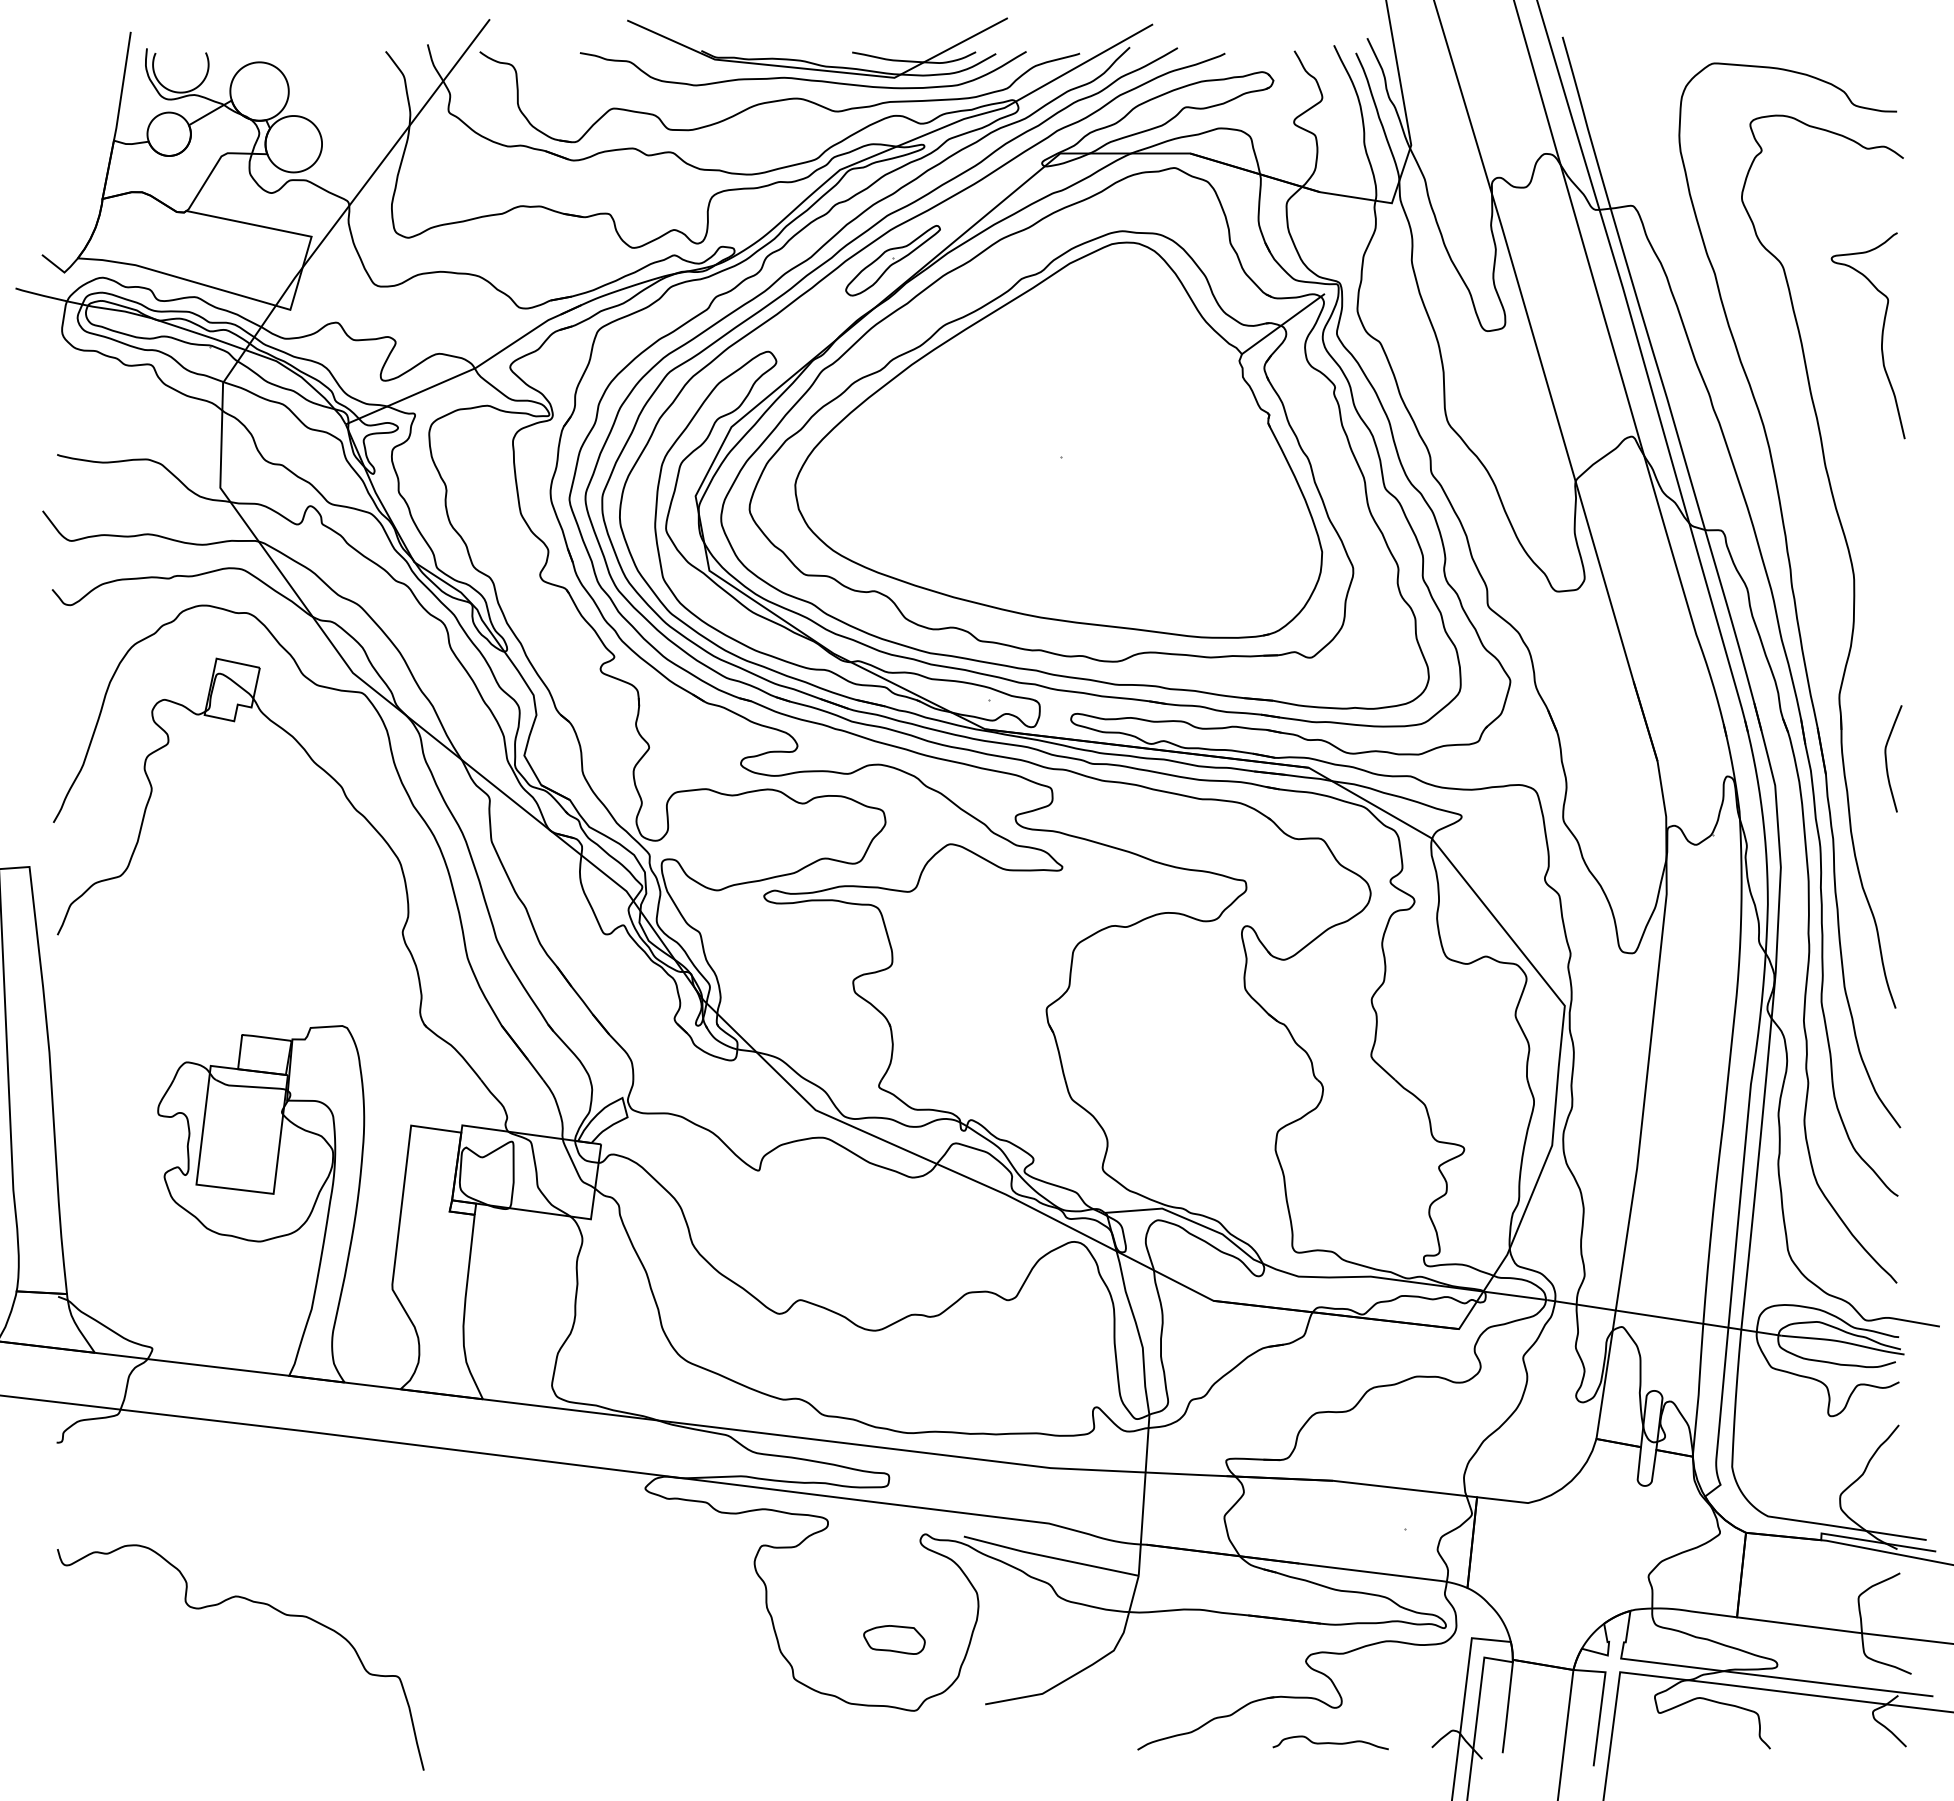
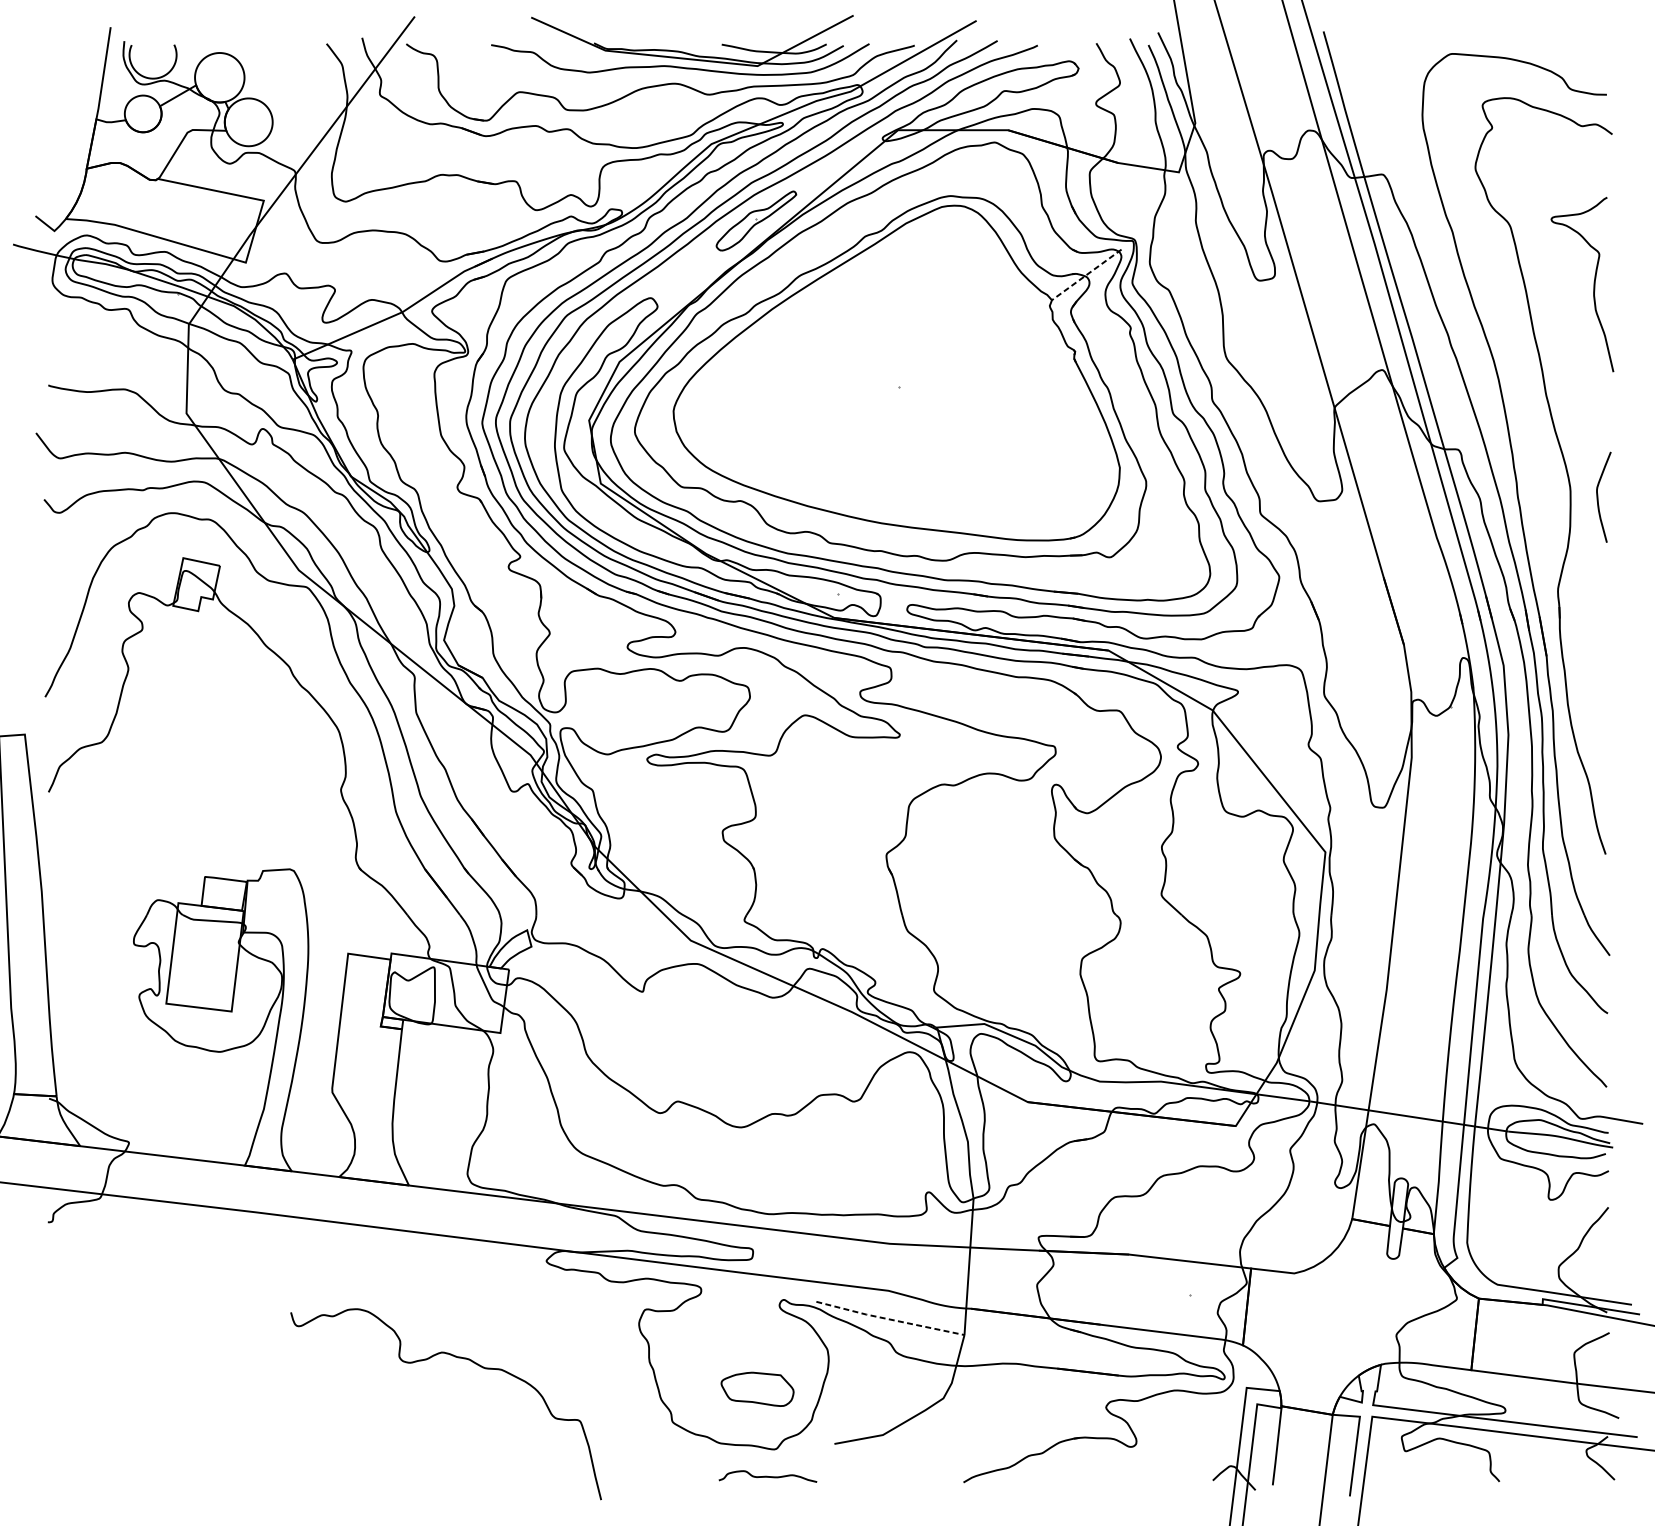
line: (1283, 324) -> (1087, 275), solid -> dashed
curve: (1887, 761) -> (1598, 499), moved
line: (1050, 1557) -> (889, 1319), solid -> dashed
curve: (252, 1602) -> (456, 1357), moved
part: (894, 1639) -> (757, 1389), size x1.4
curve: (1330, 1742) -> (767, 1476), moved

